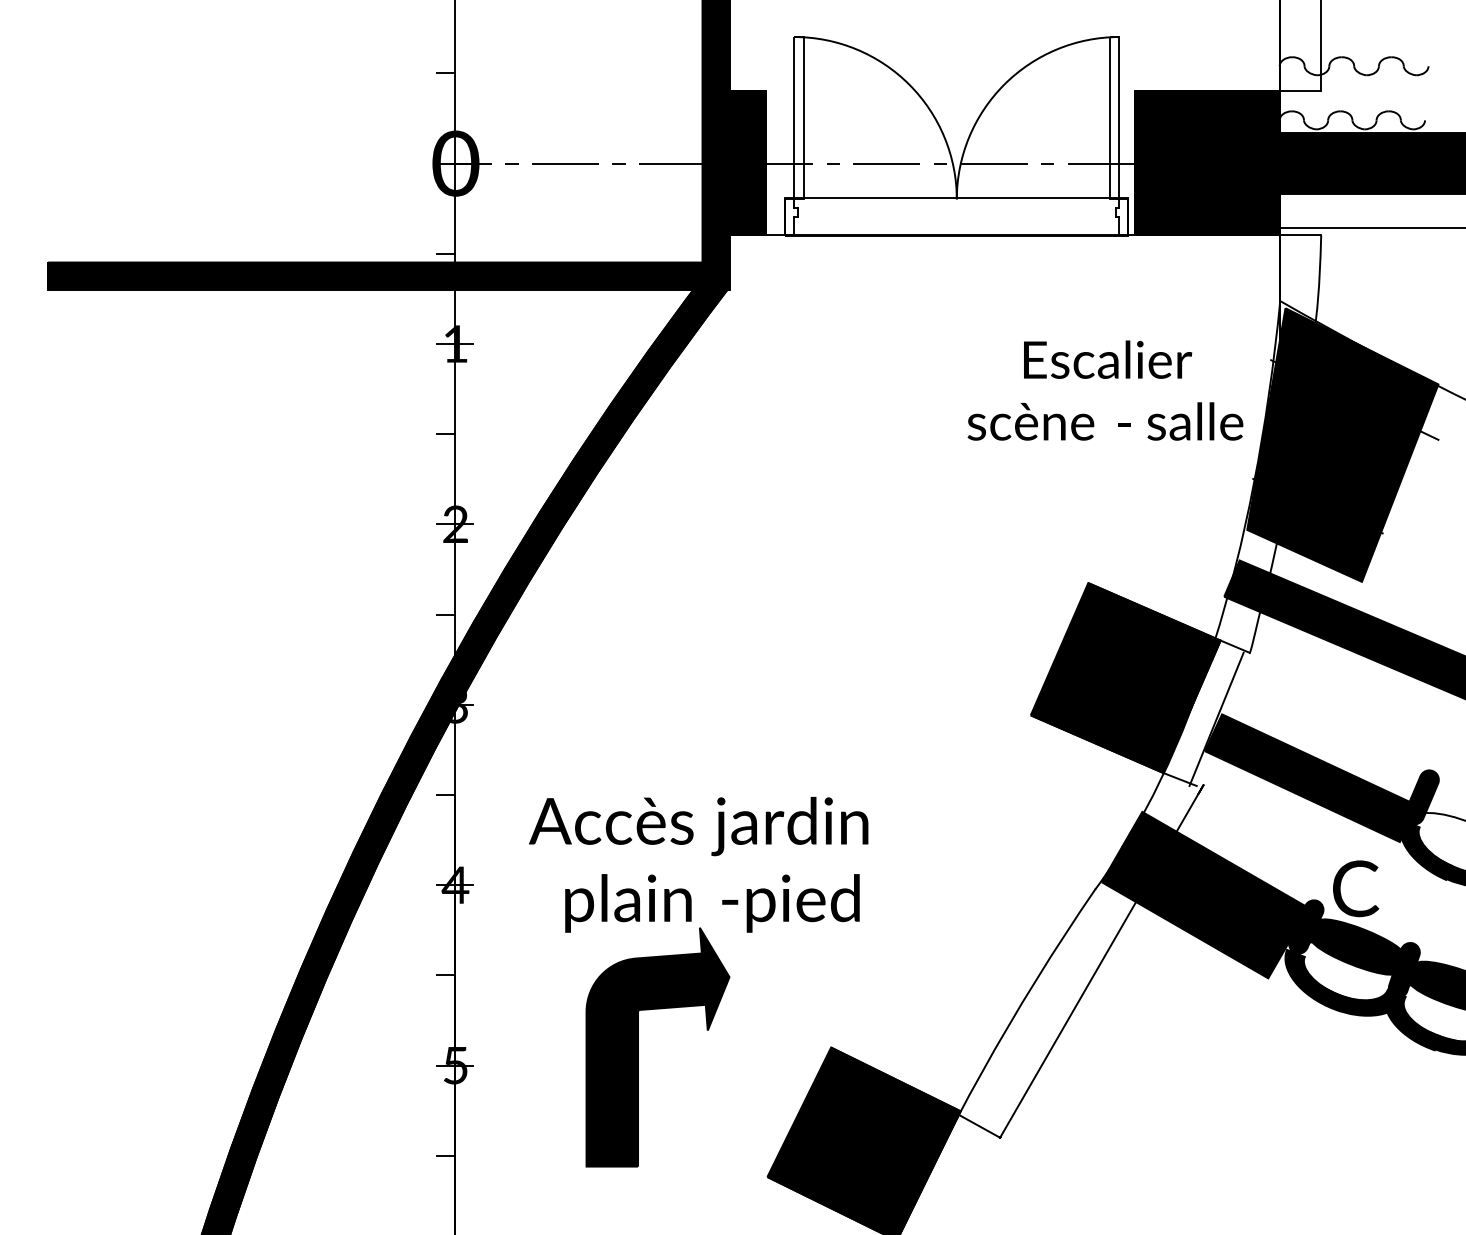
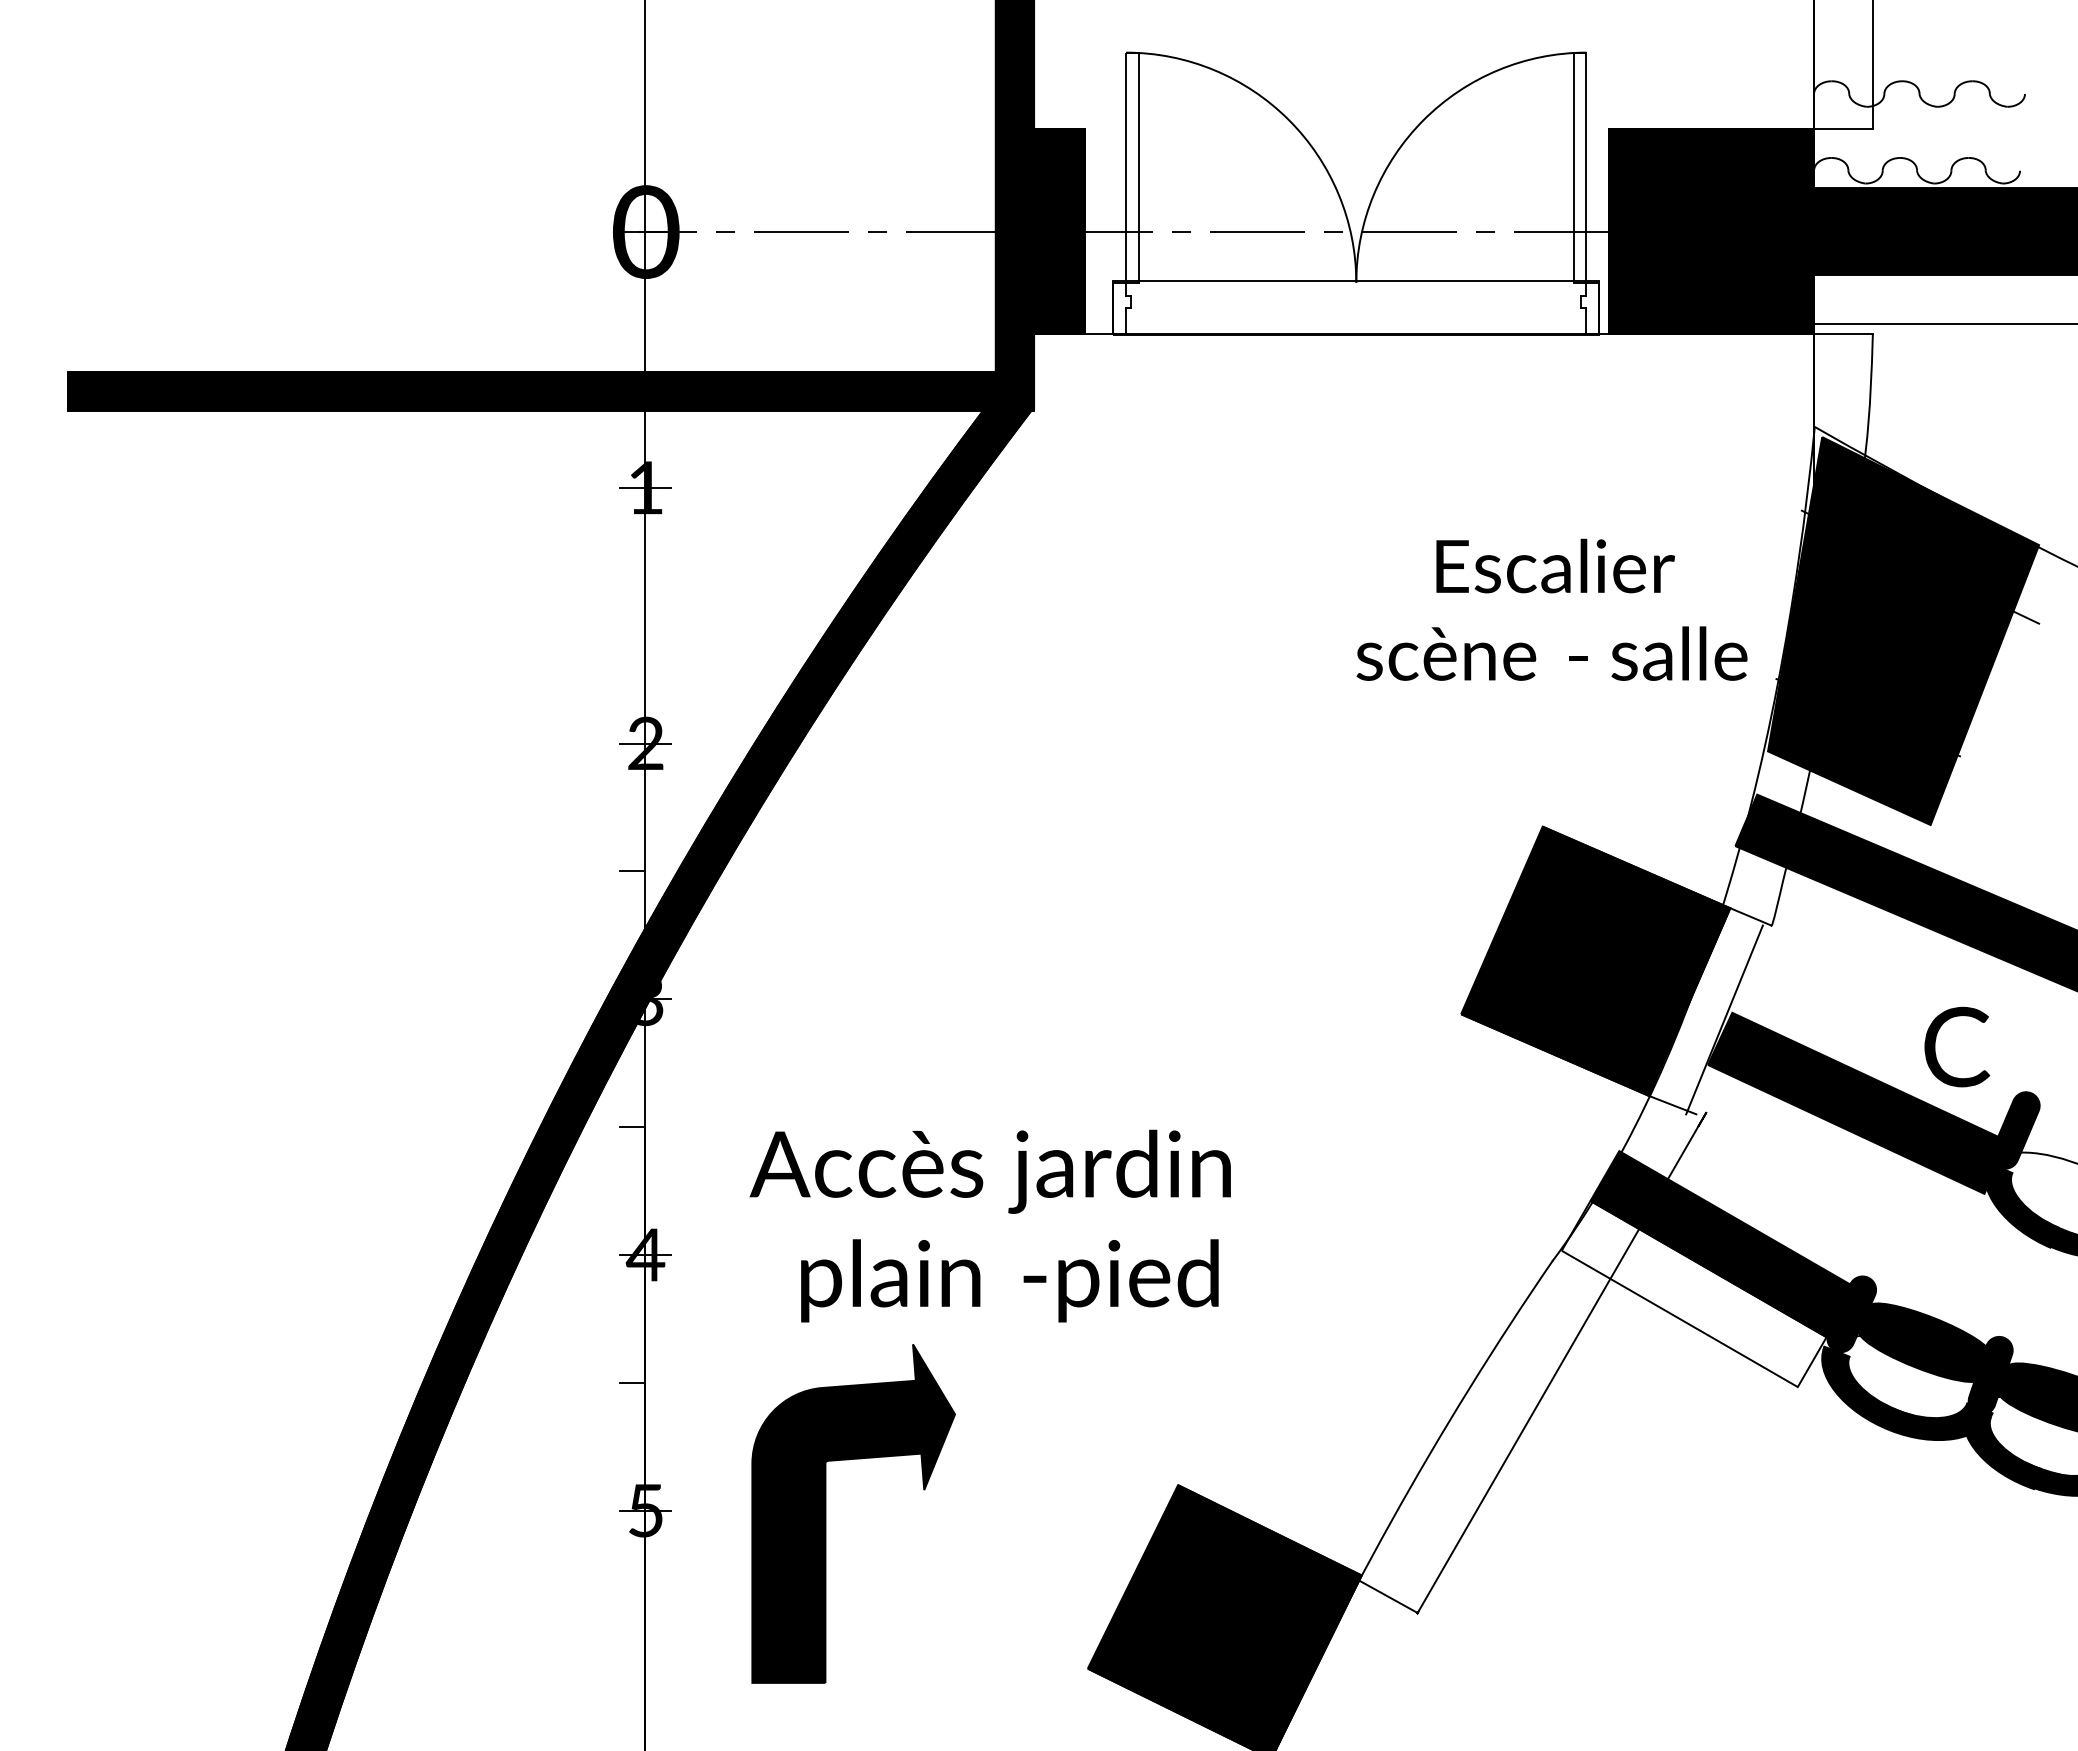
line: (446, 73) -> (632, 104), removed
line: (446, 254) -> (632, 360), removed
text: (1105, 390) -> (1551, 609), moved
line: (446, 434) -> (632, 615), removed
text: (1356, 888) -> (1957, 1046), moved
fill: (1194, 912) -> (1693, 1293), removed
part: (638, 1047) -> (826, 1513), moved
line: (446, 1155) -> (632, 1638), removed

